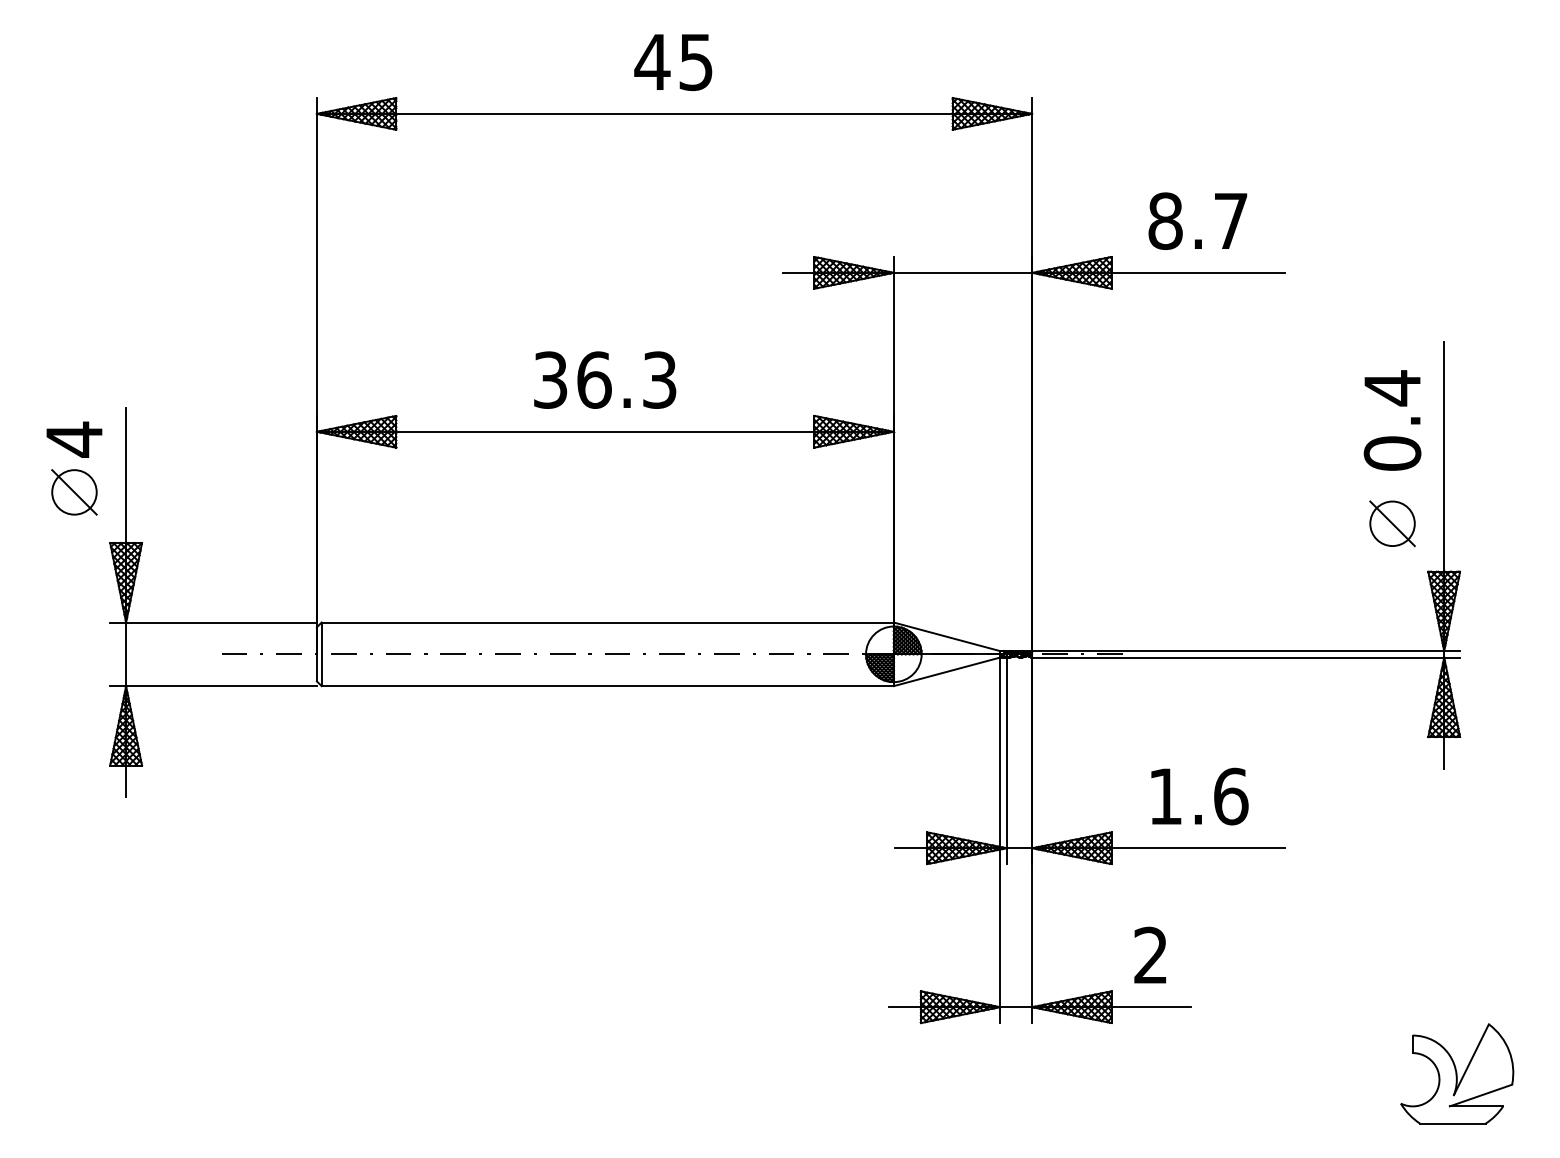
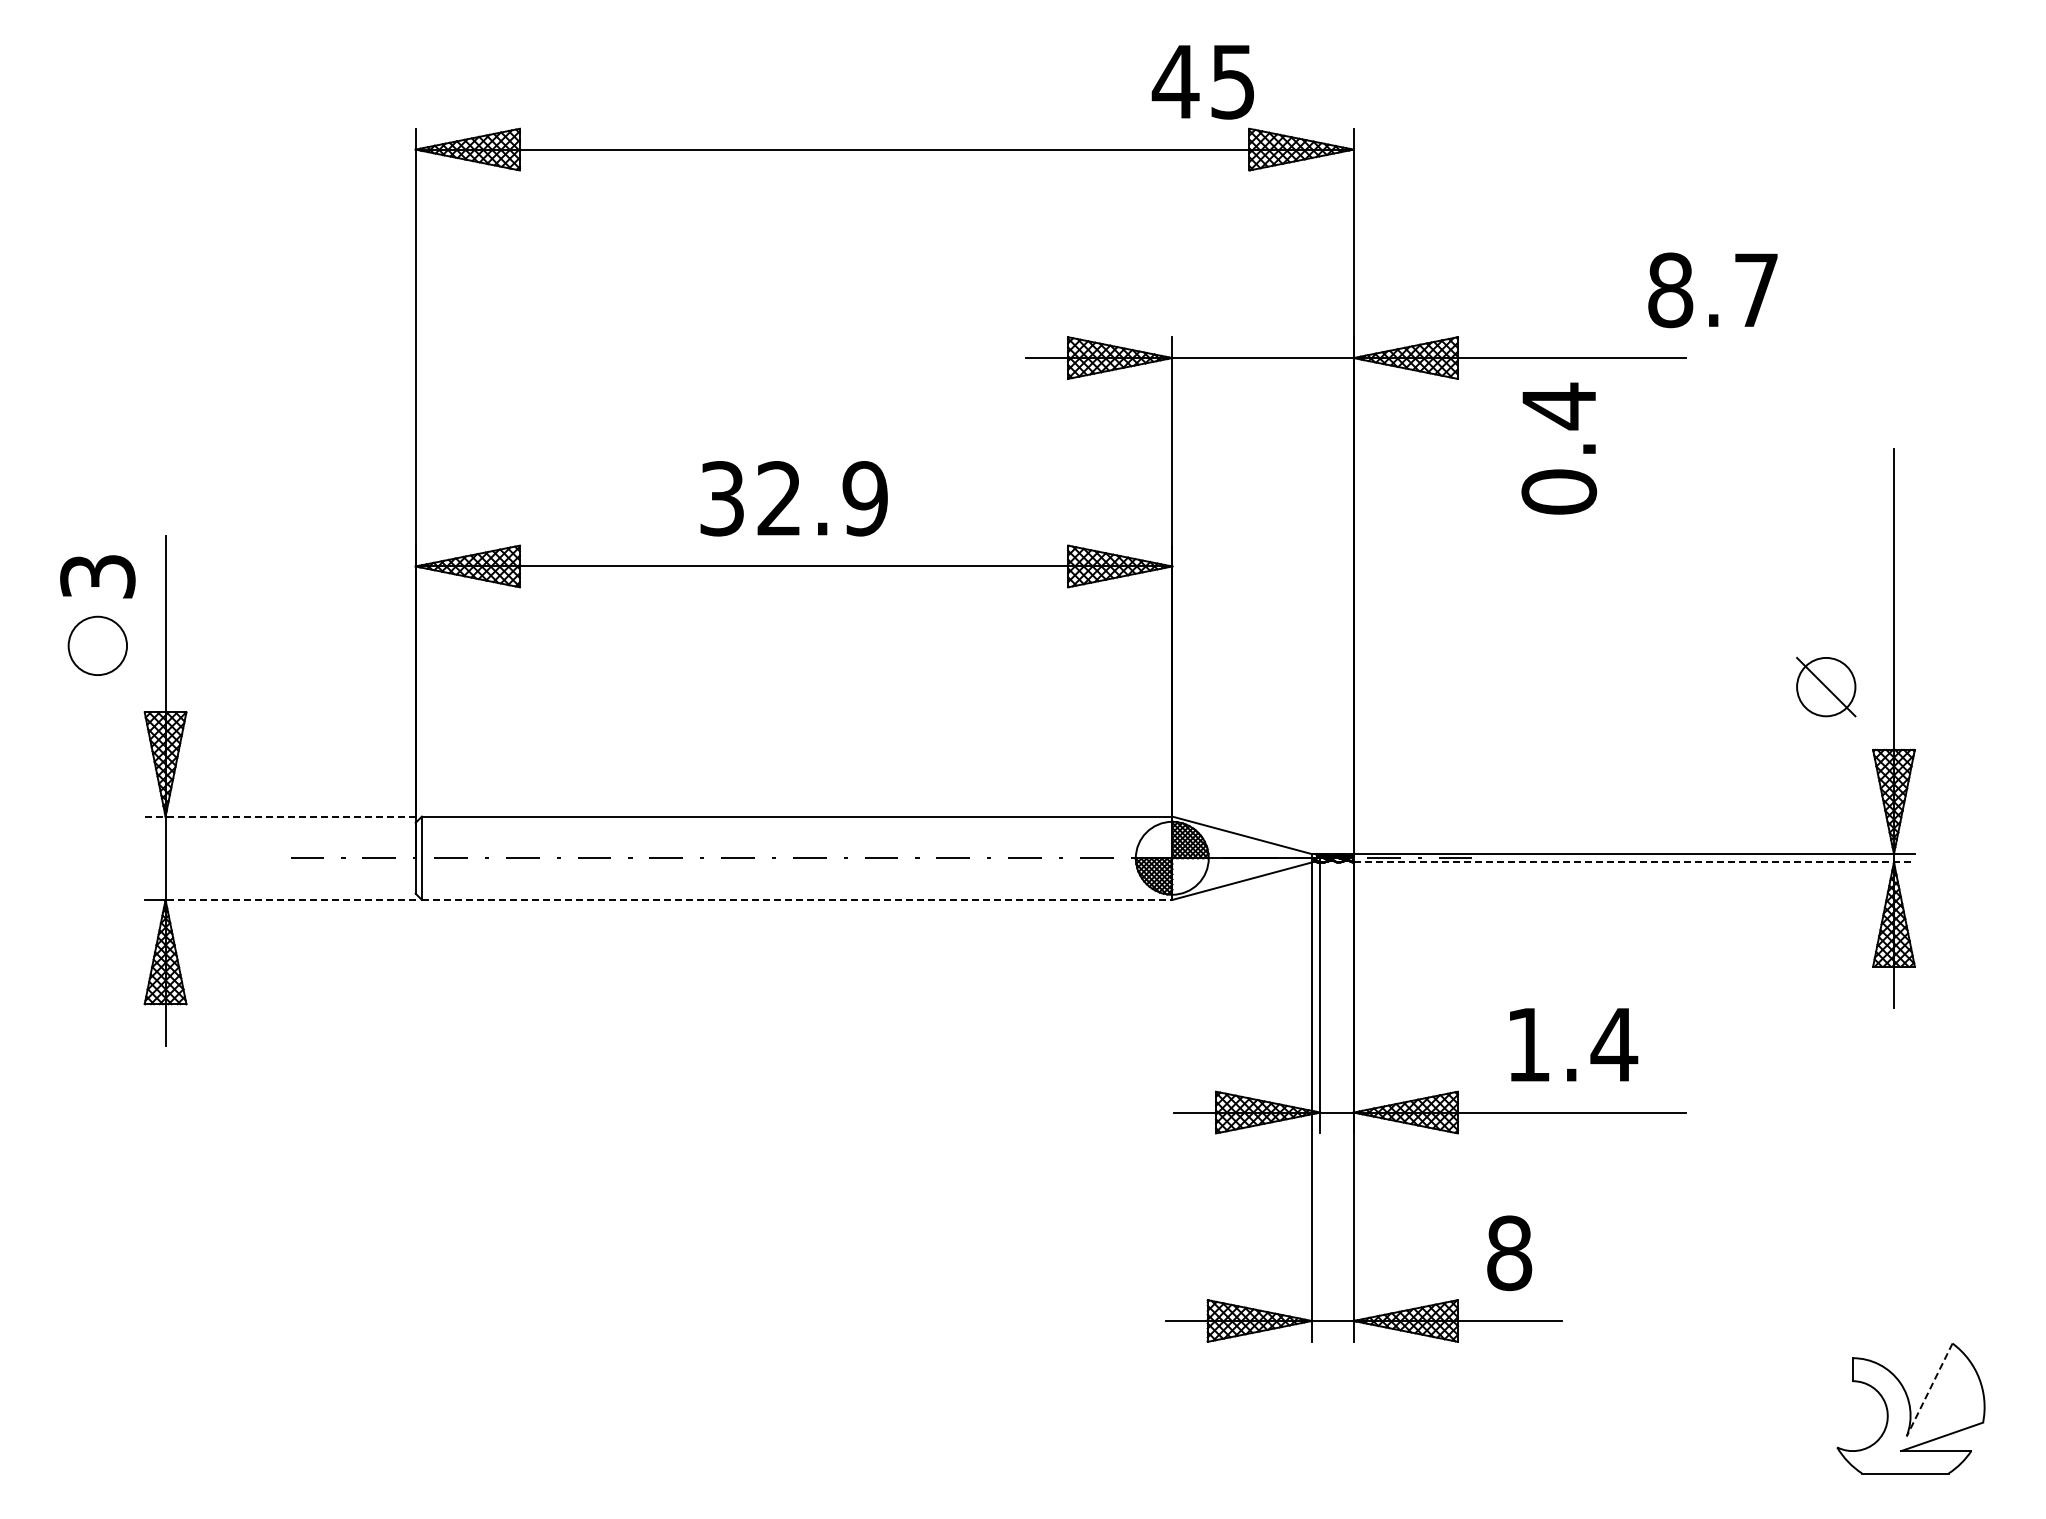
text: (672, 62) -> (1202, 82), moved
text: (1197, 221) -> (1712, 290), moved
text: (627, 379) -> (822, 498), 36.3 -> 32.9
text: (1392, 420) -> (1559, 448), moved
text: (74, 439) -> (97, 576), 4 -> 3
line: (74, 492) -> (97, 645), removed
line: (213, 622) -> (280, 816), solid -> dashed
line: (1246, 657) -> (1634, 862), solid -> dashed
line: (221, 685) -> (290, 899), solid -> dashed
line: (608, 685) -> (797, 899), solid -> dashed
text: (1231, 796) -> (1614, 1044), 1.6 -> 1.4
text: (1151, 955) -> (1509, 1253), 2 -> 8
line: (1471, 1059) -> (1929, 1389), solid -> dashed

